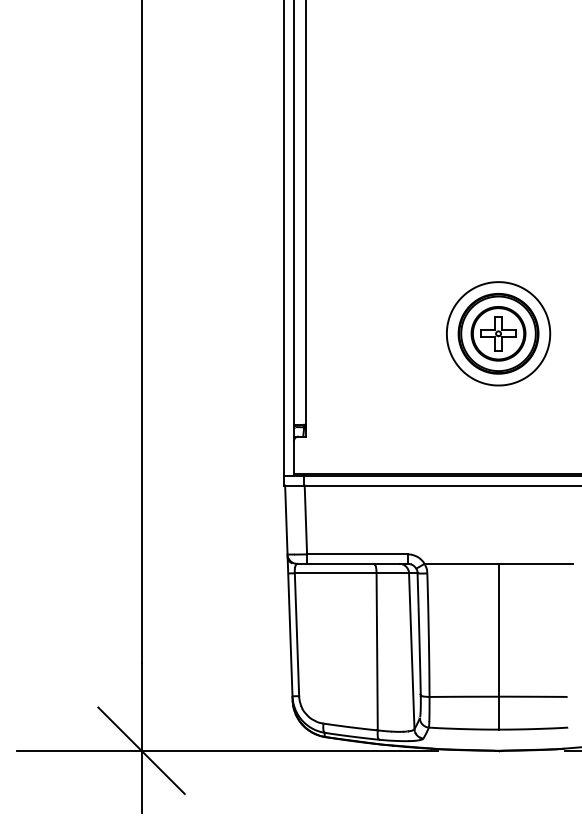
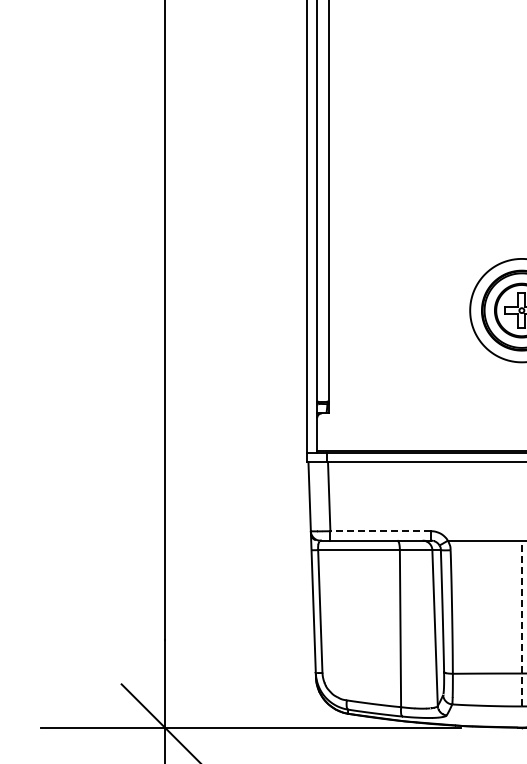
line: (356, 554) -> (379, 531), solid -> dashed
line: (498, 646) -> (521, 623), solid -> dashed

